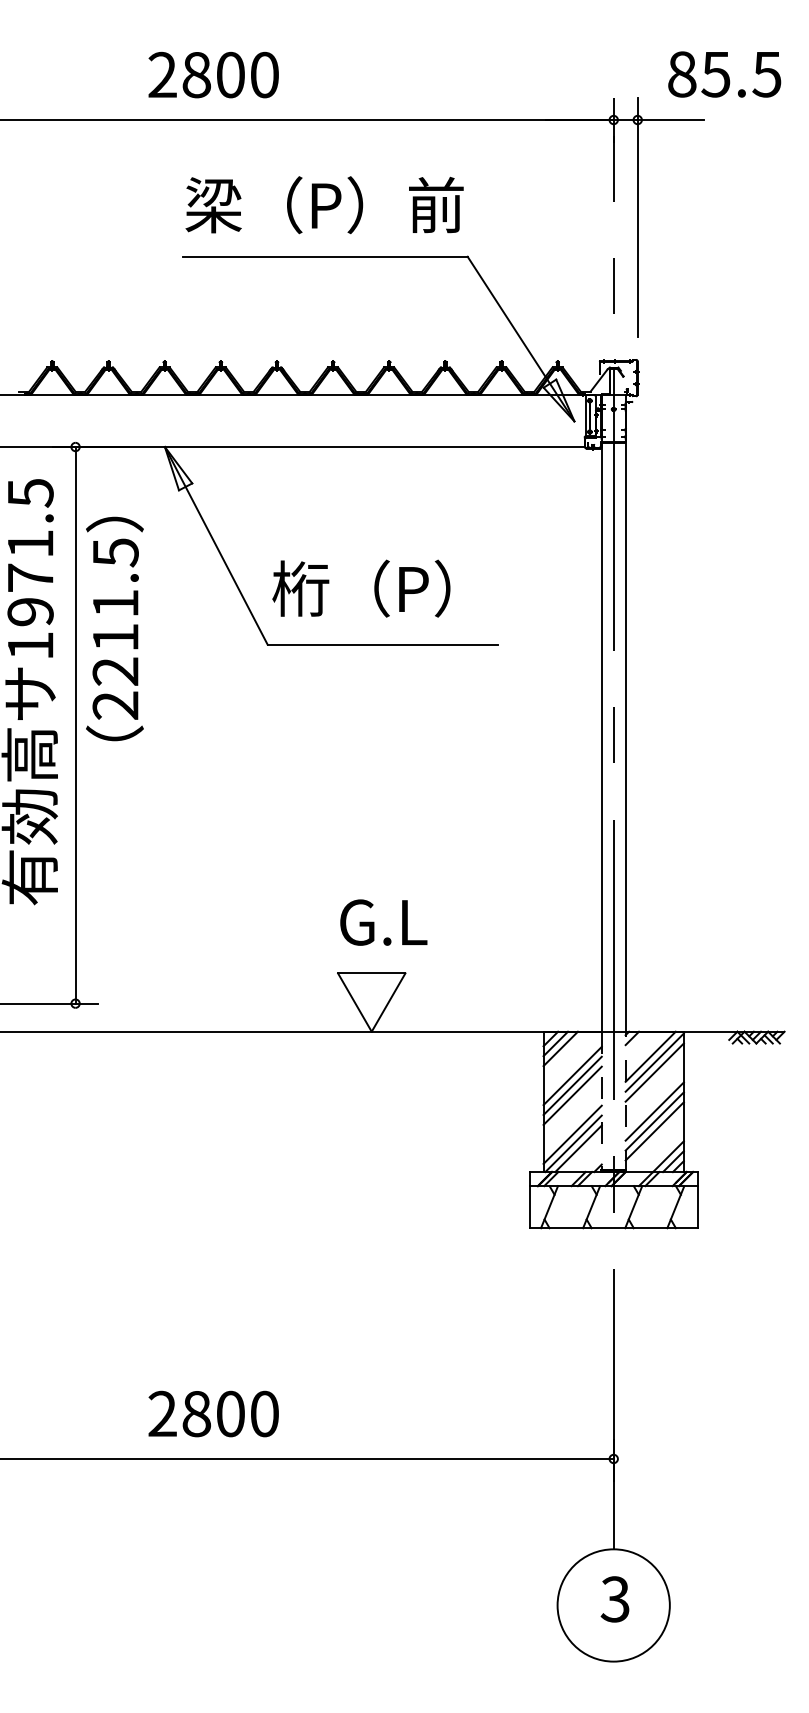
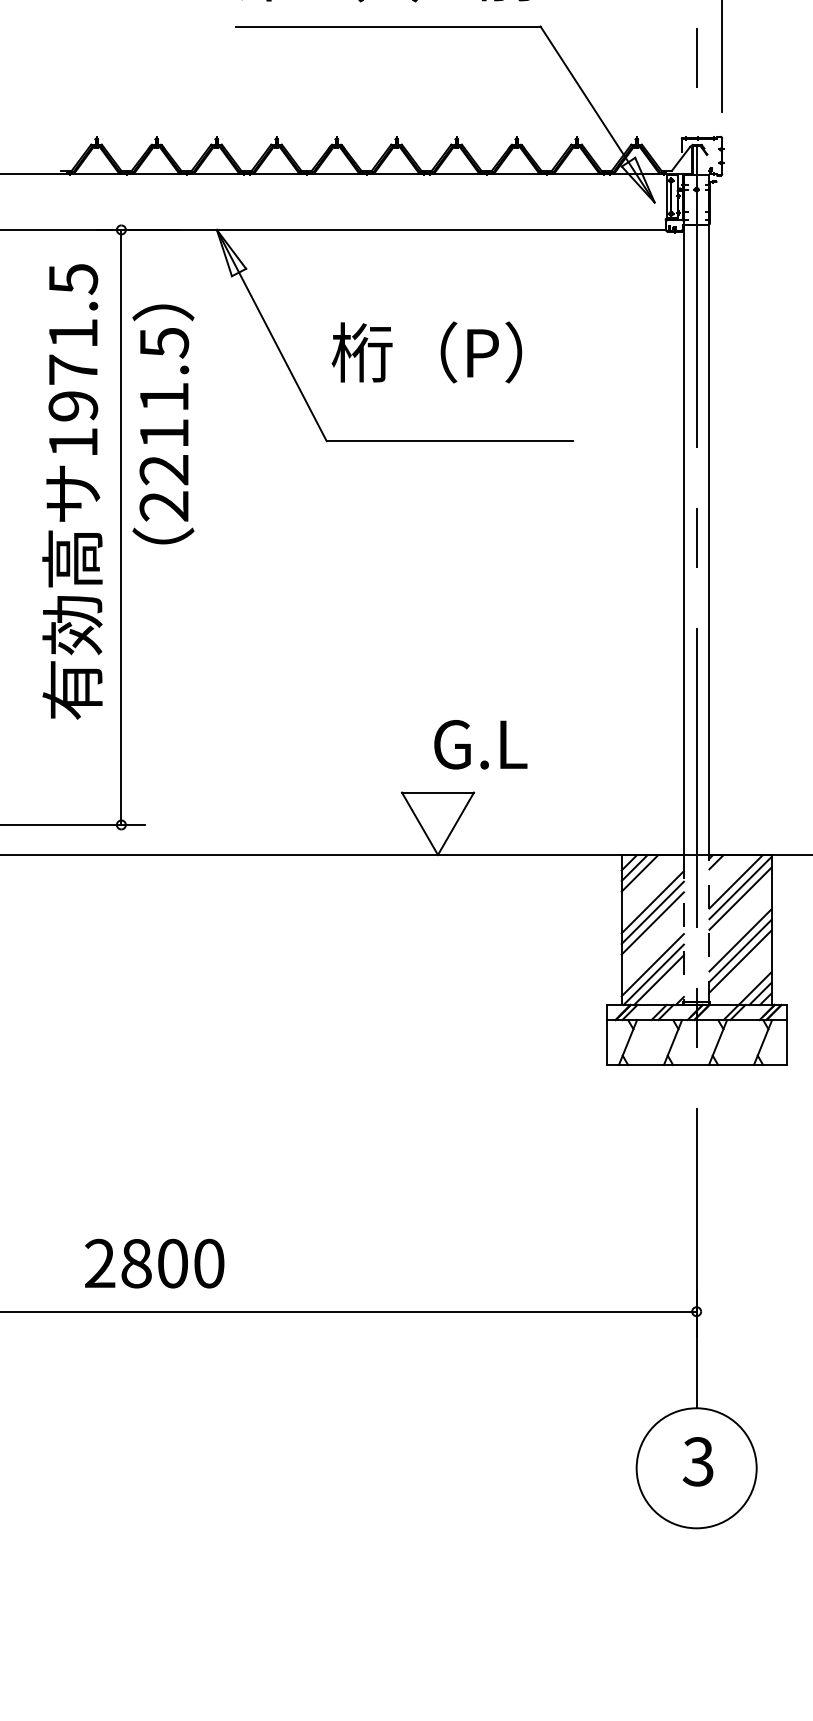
text: (361, 588) -> (427, 352), moved
text: (383, 922) -> (480, 744), moved
text: (213, 1413) -> (154, 1263), moved

